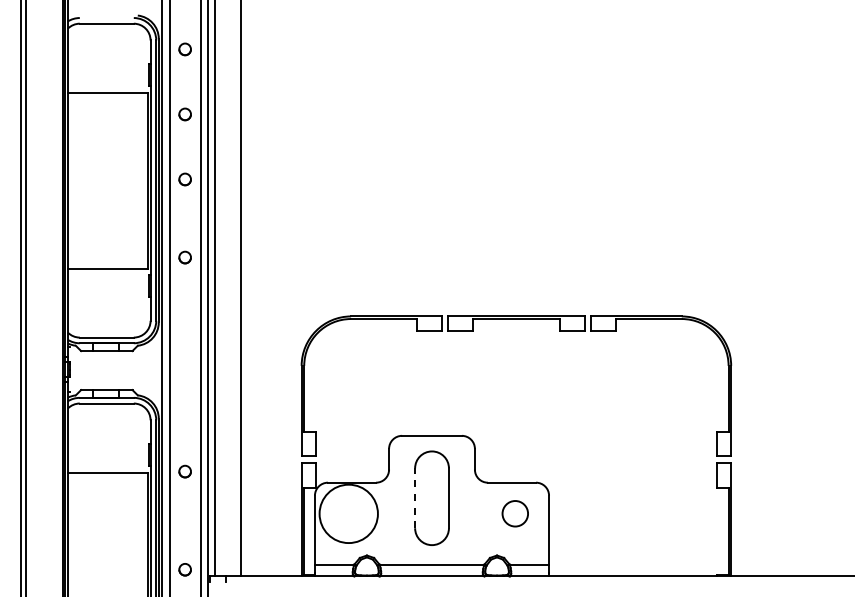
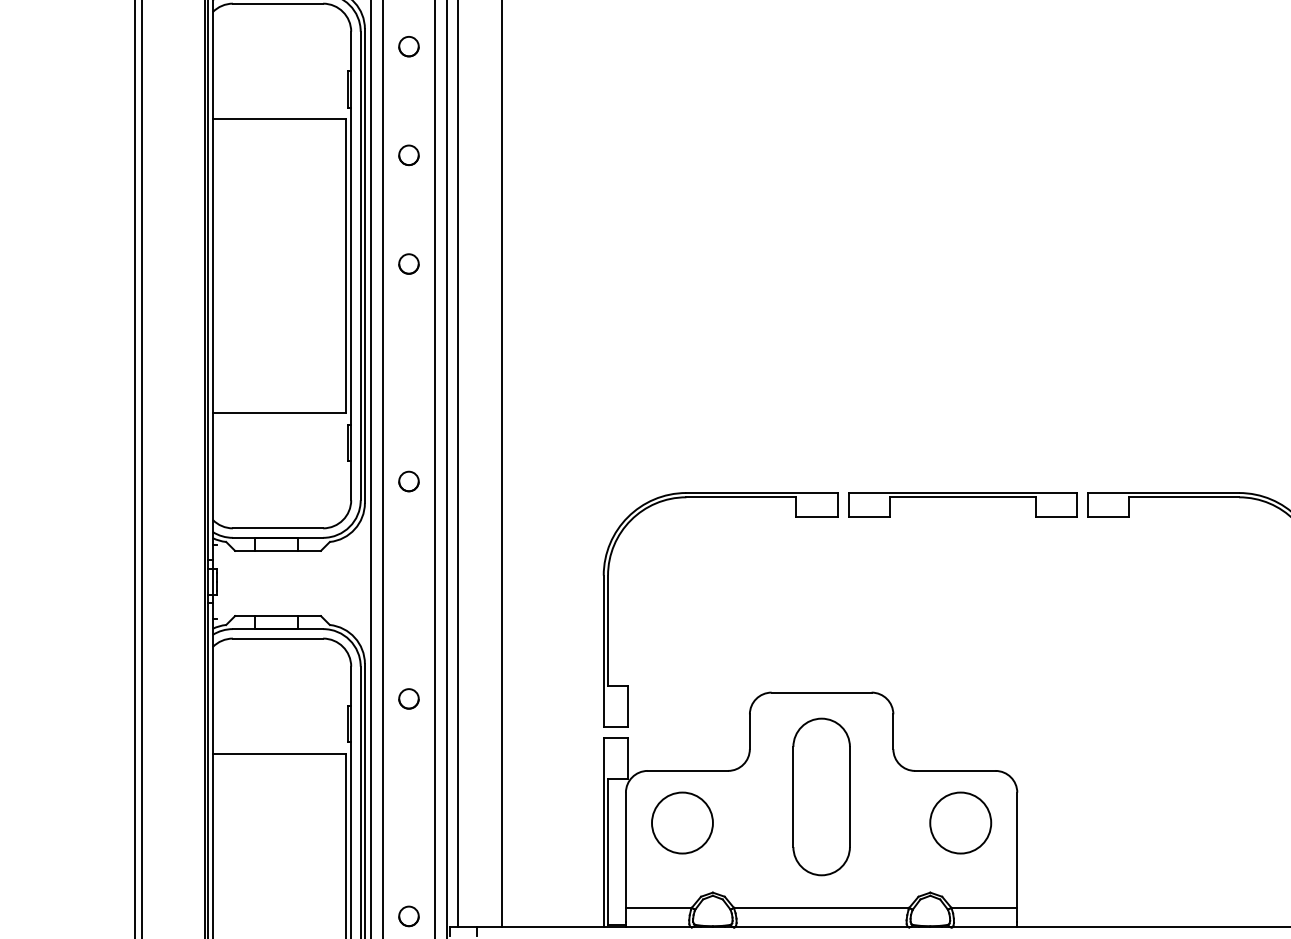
part: (184, 257) -> (407, 481), moved
part: (184, 471) -> (407, 698), moved
line: (415, 498) -> (794, 797), dashed -> solid
circle: (348, 513) -> (682, 822), size x0.62
circle: (515, 513) -> (961, 822), size x1.43

